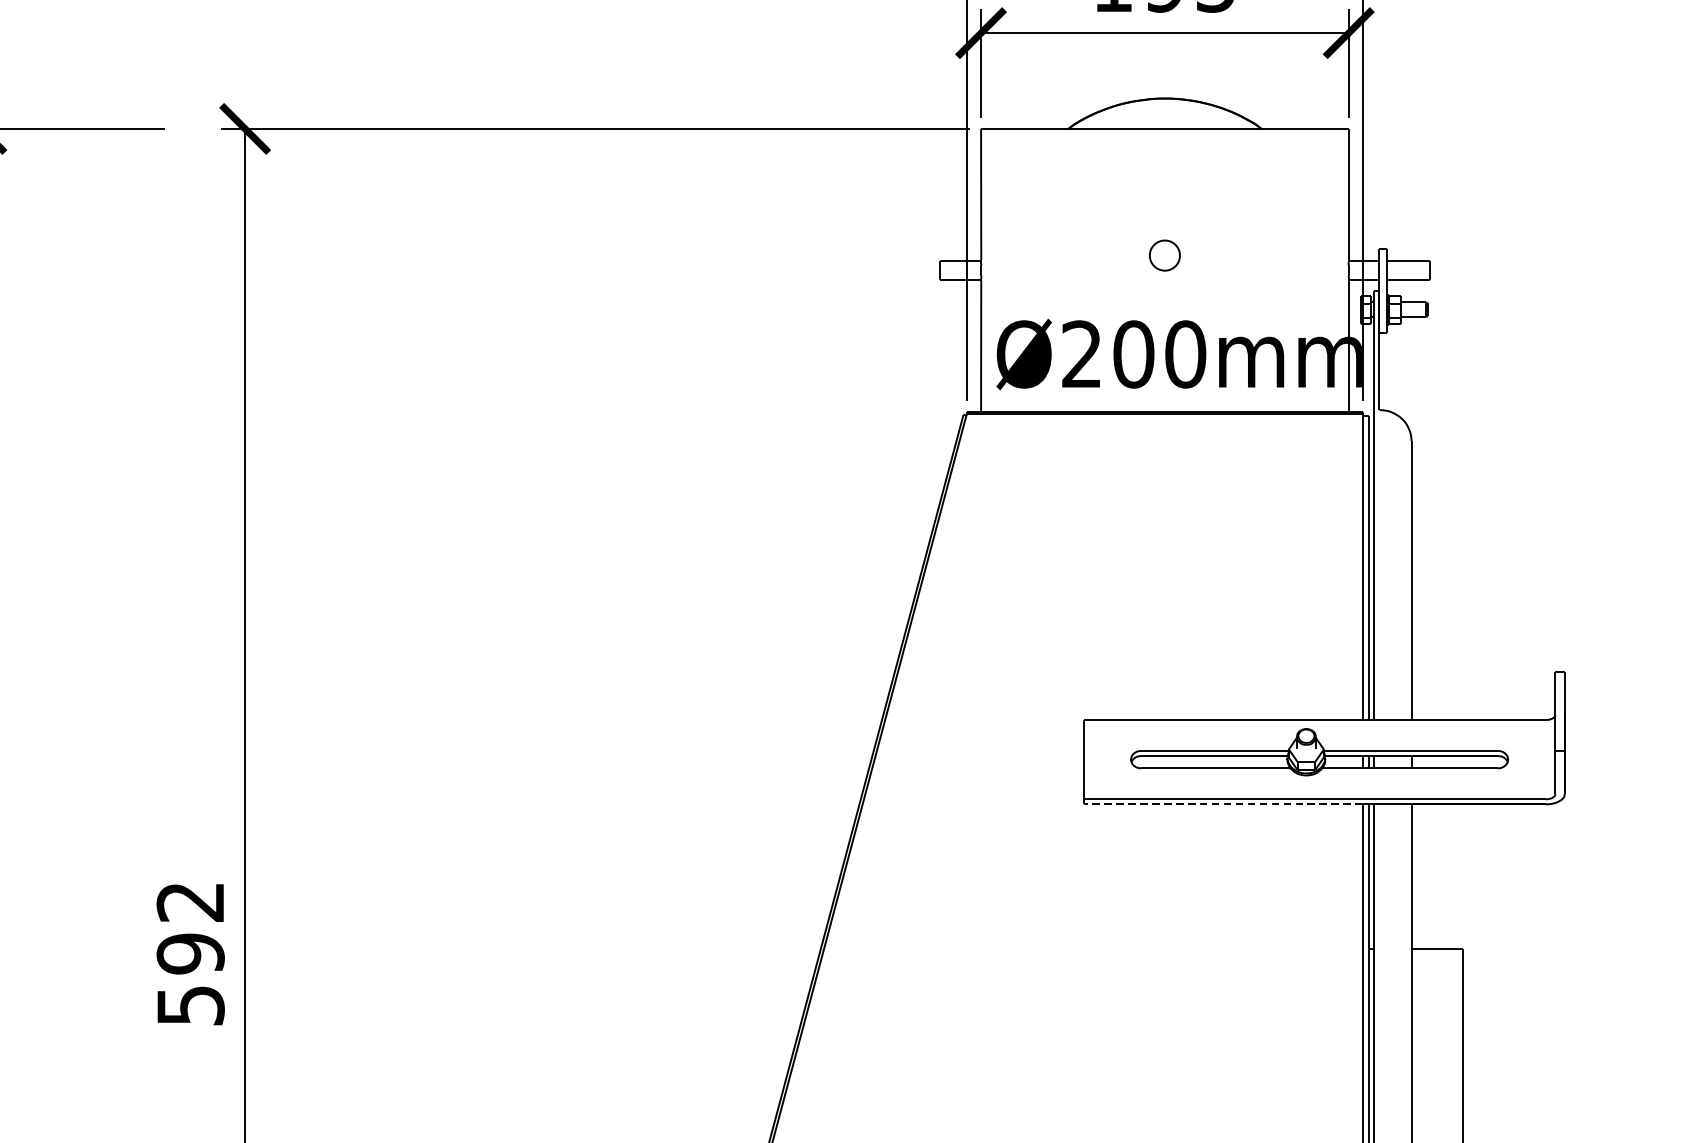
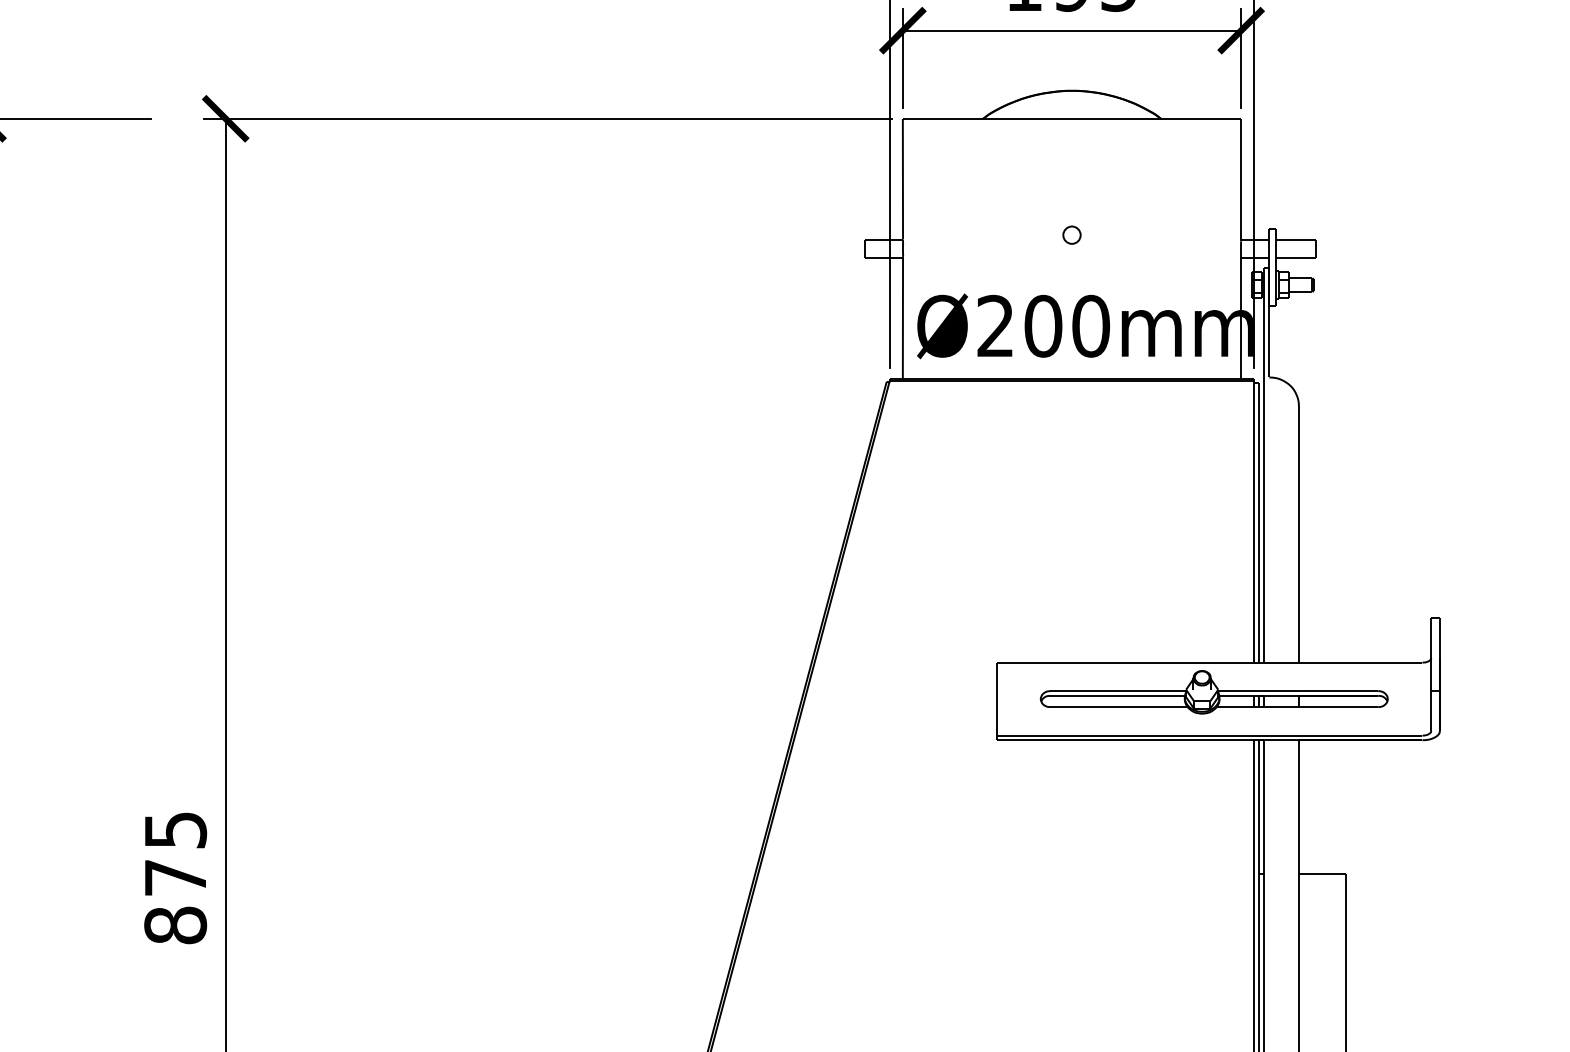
part: (1164, 254) -> (1071, 234), size x0.62
line: (1223, 804) -> (1125, 740), dashed -> solid
text: (190, 954) -> (175, 878), 592 -> 875

